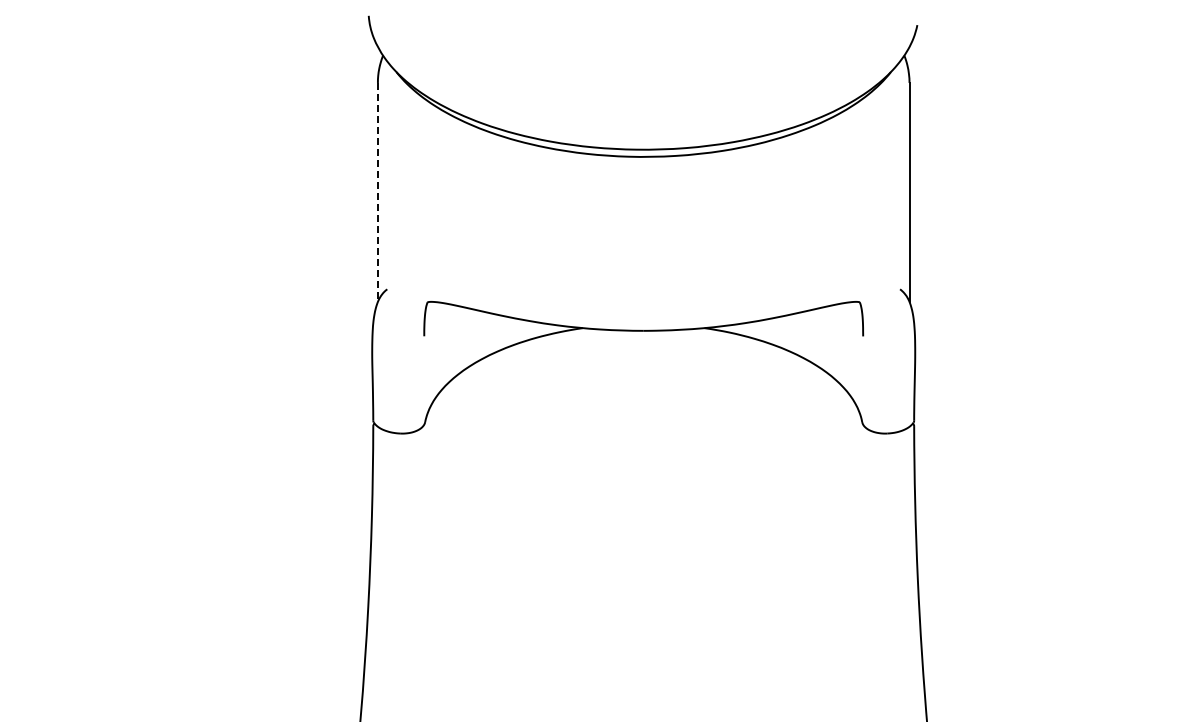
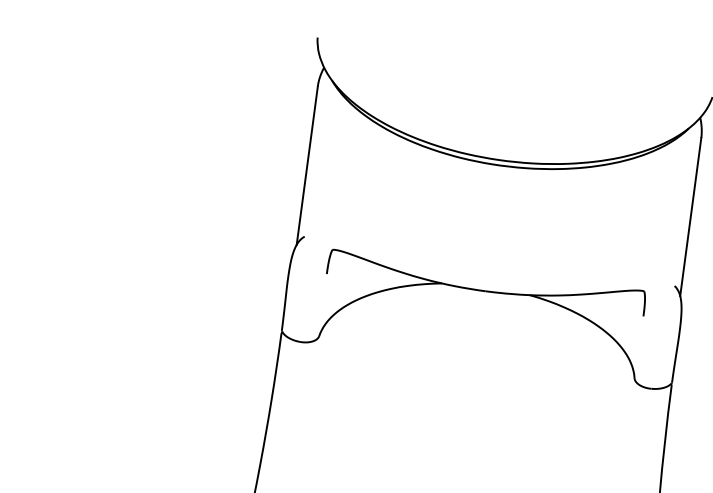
line: (377, 192) -> (306, 165), dashed -> solid

